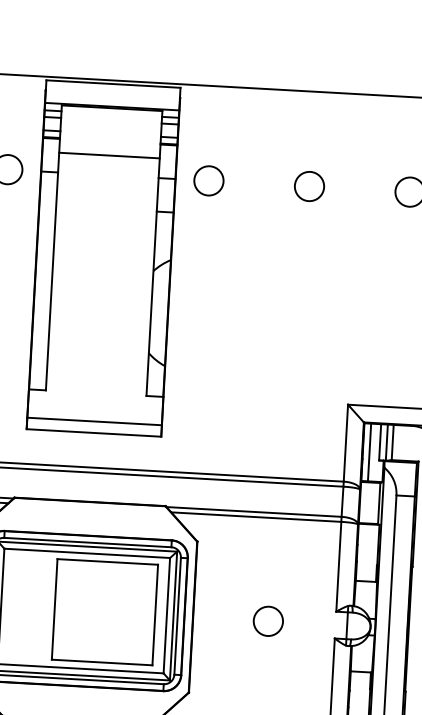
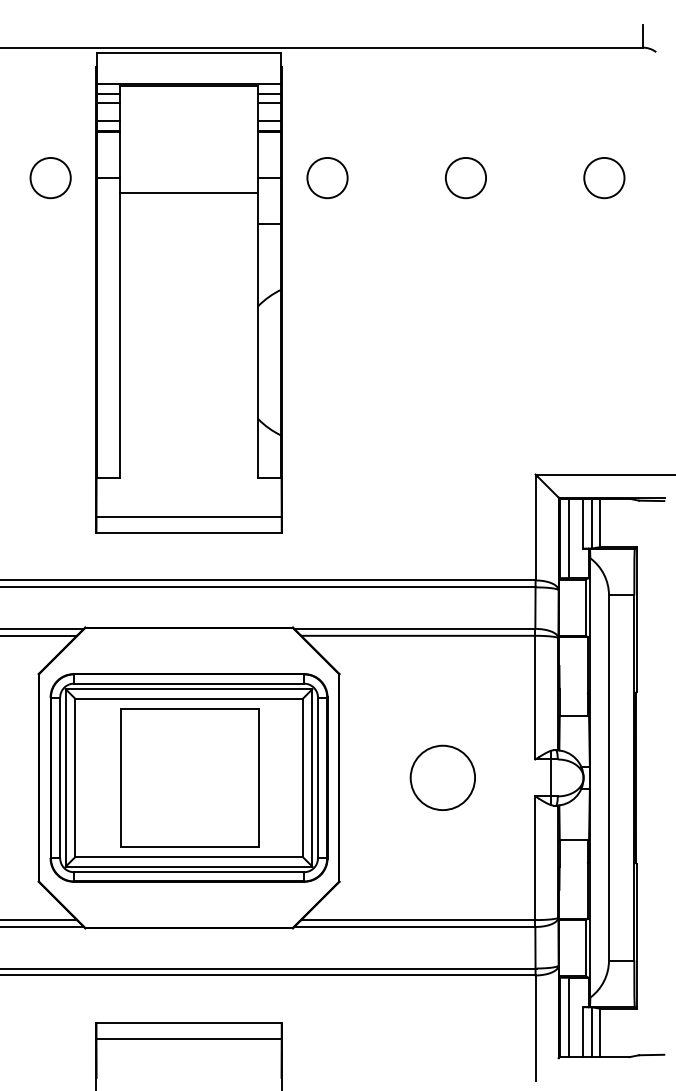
line: (109, 155) -> (188, 192), moved
part: (104, 611) -> (189, 777), moved
circle: (268, 621) -> (442, 777), size x1.6

